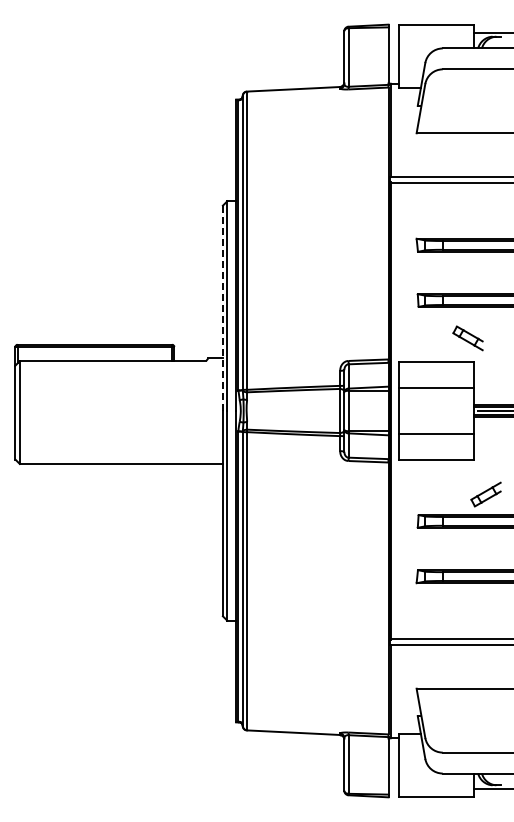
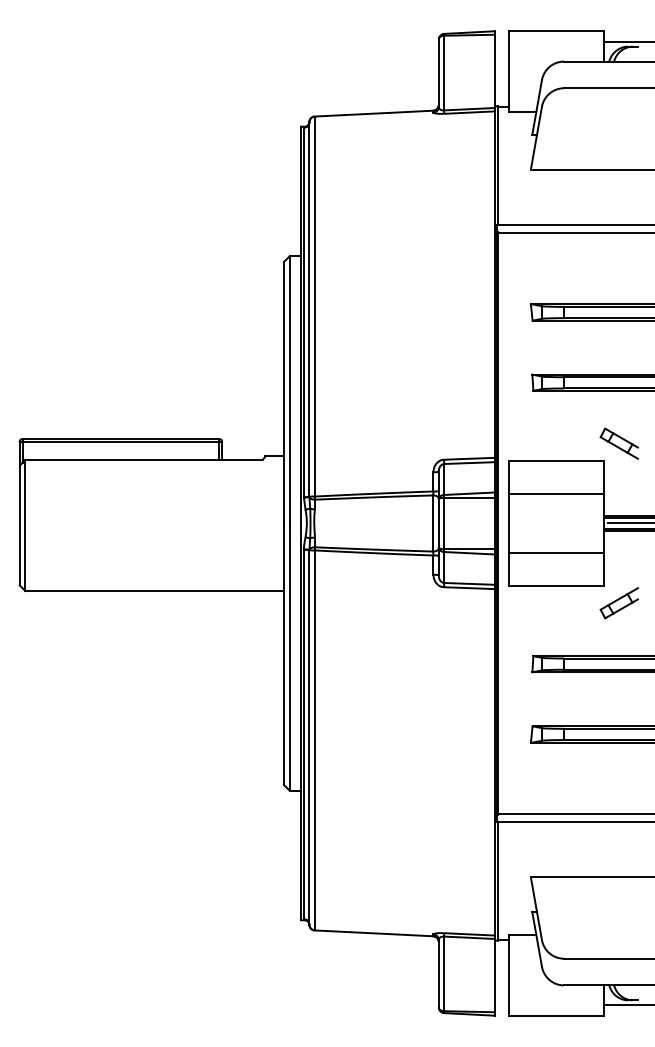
line: (222, 308) -> (283, 392), dashed -> solid
part: (467, 338) -> (618, 443), moved
part: (485, 494) -> (618, 603), moved

